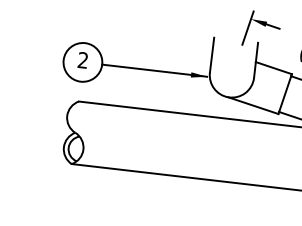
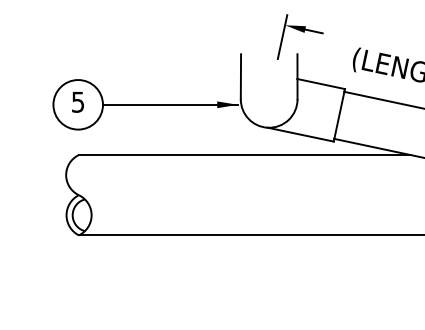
text: (82, 59) -> (77, 101), 2 -> 5

